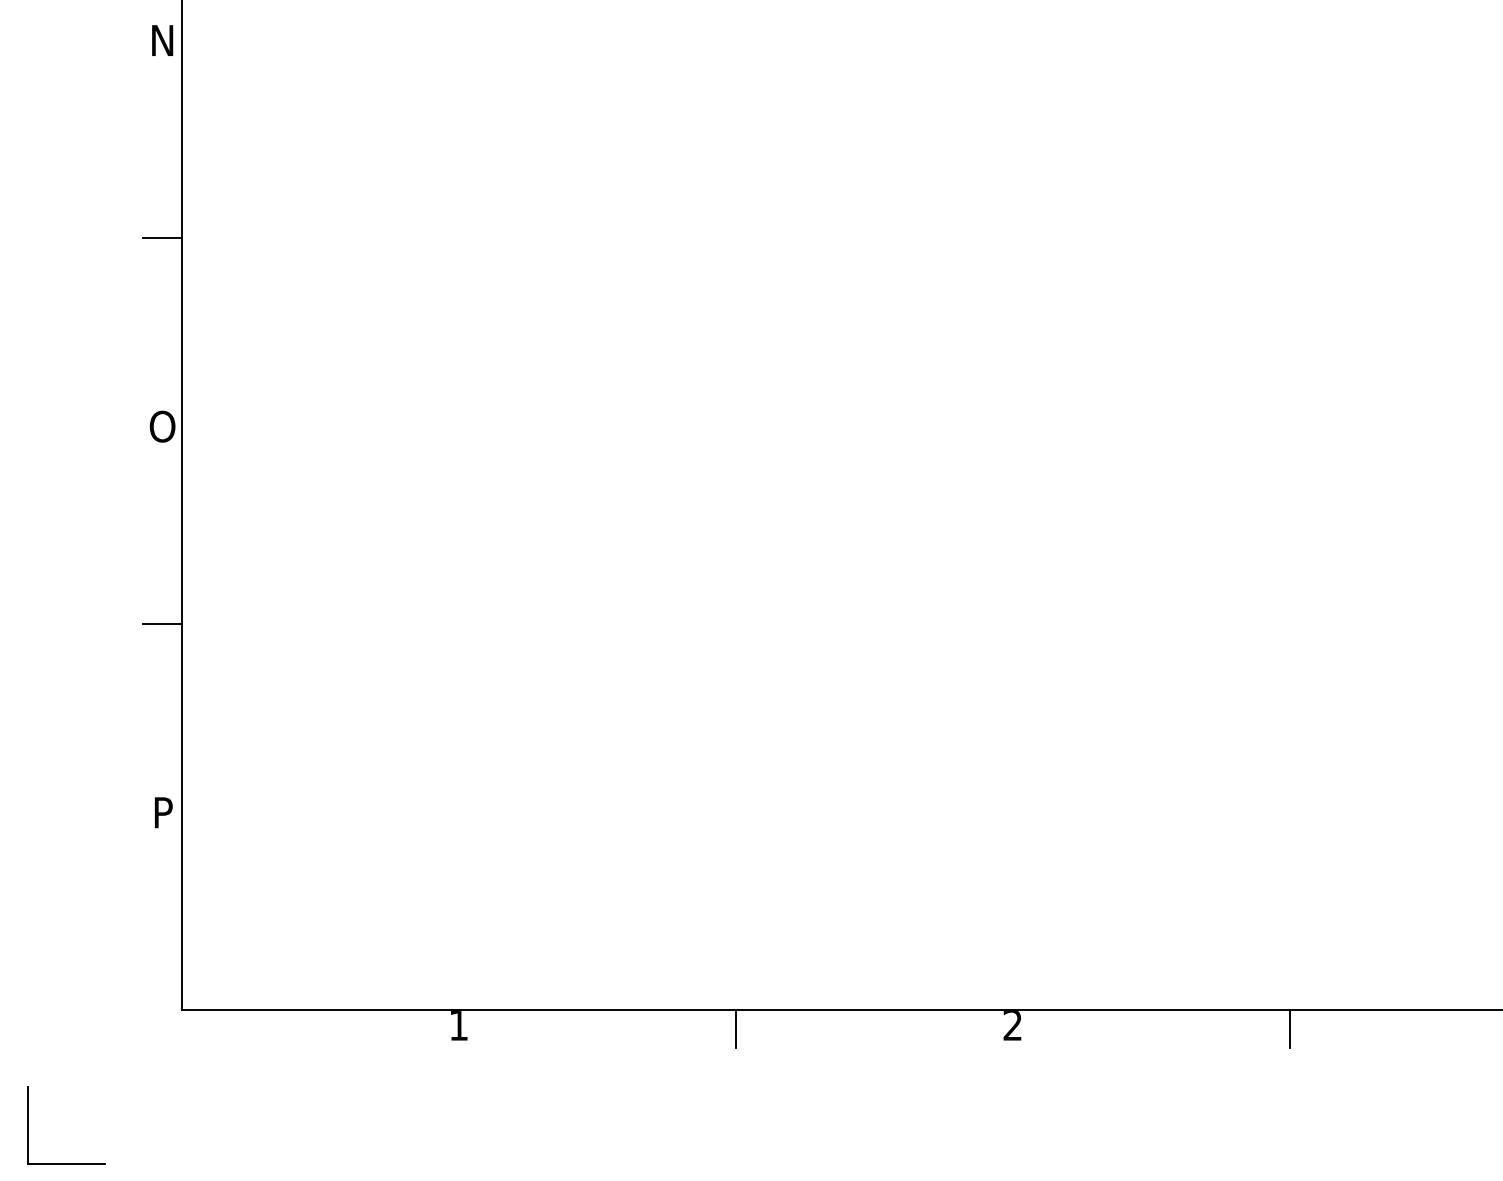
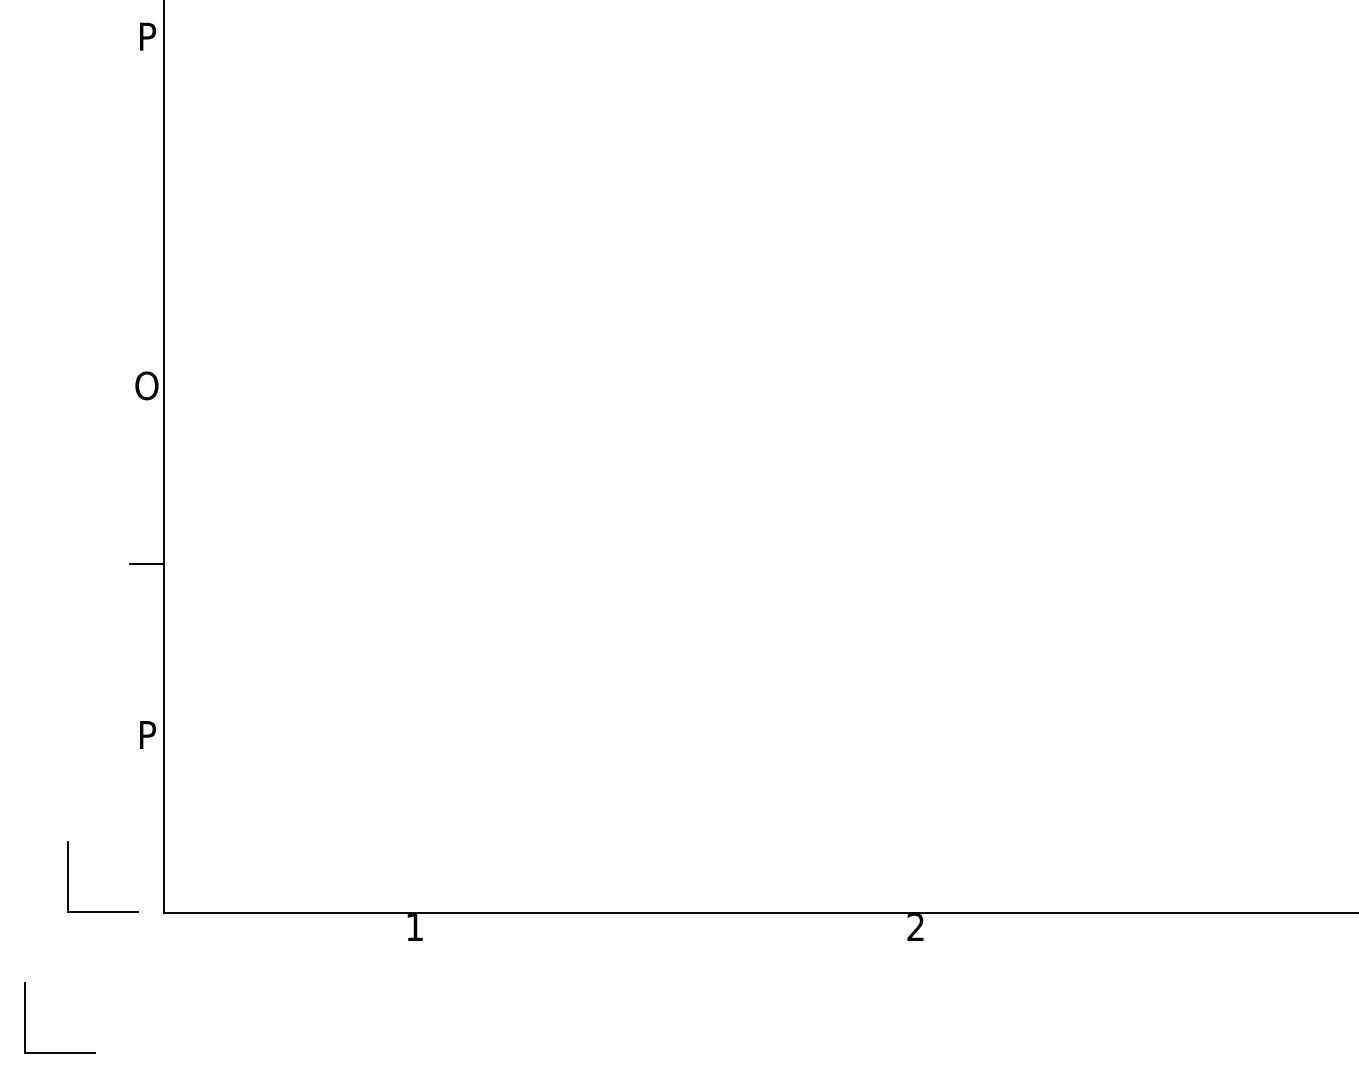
text: (162, 40) -> (146, 36), N -> P
line: (162, 237) -> (146, 214), removed
part: (75, 969) -> (68, 876), added
line: (736, 1028) -> (665, 930), removed
line: (1290, 1028) -> (1166, 930), removed

